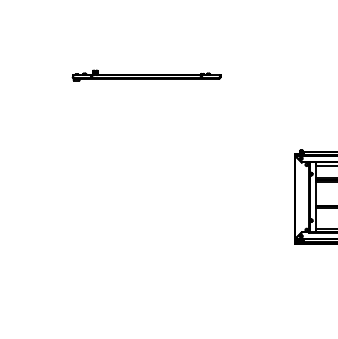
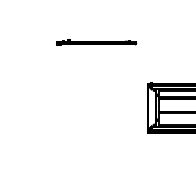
part: (146, 75) -> (96, 42), moved

